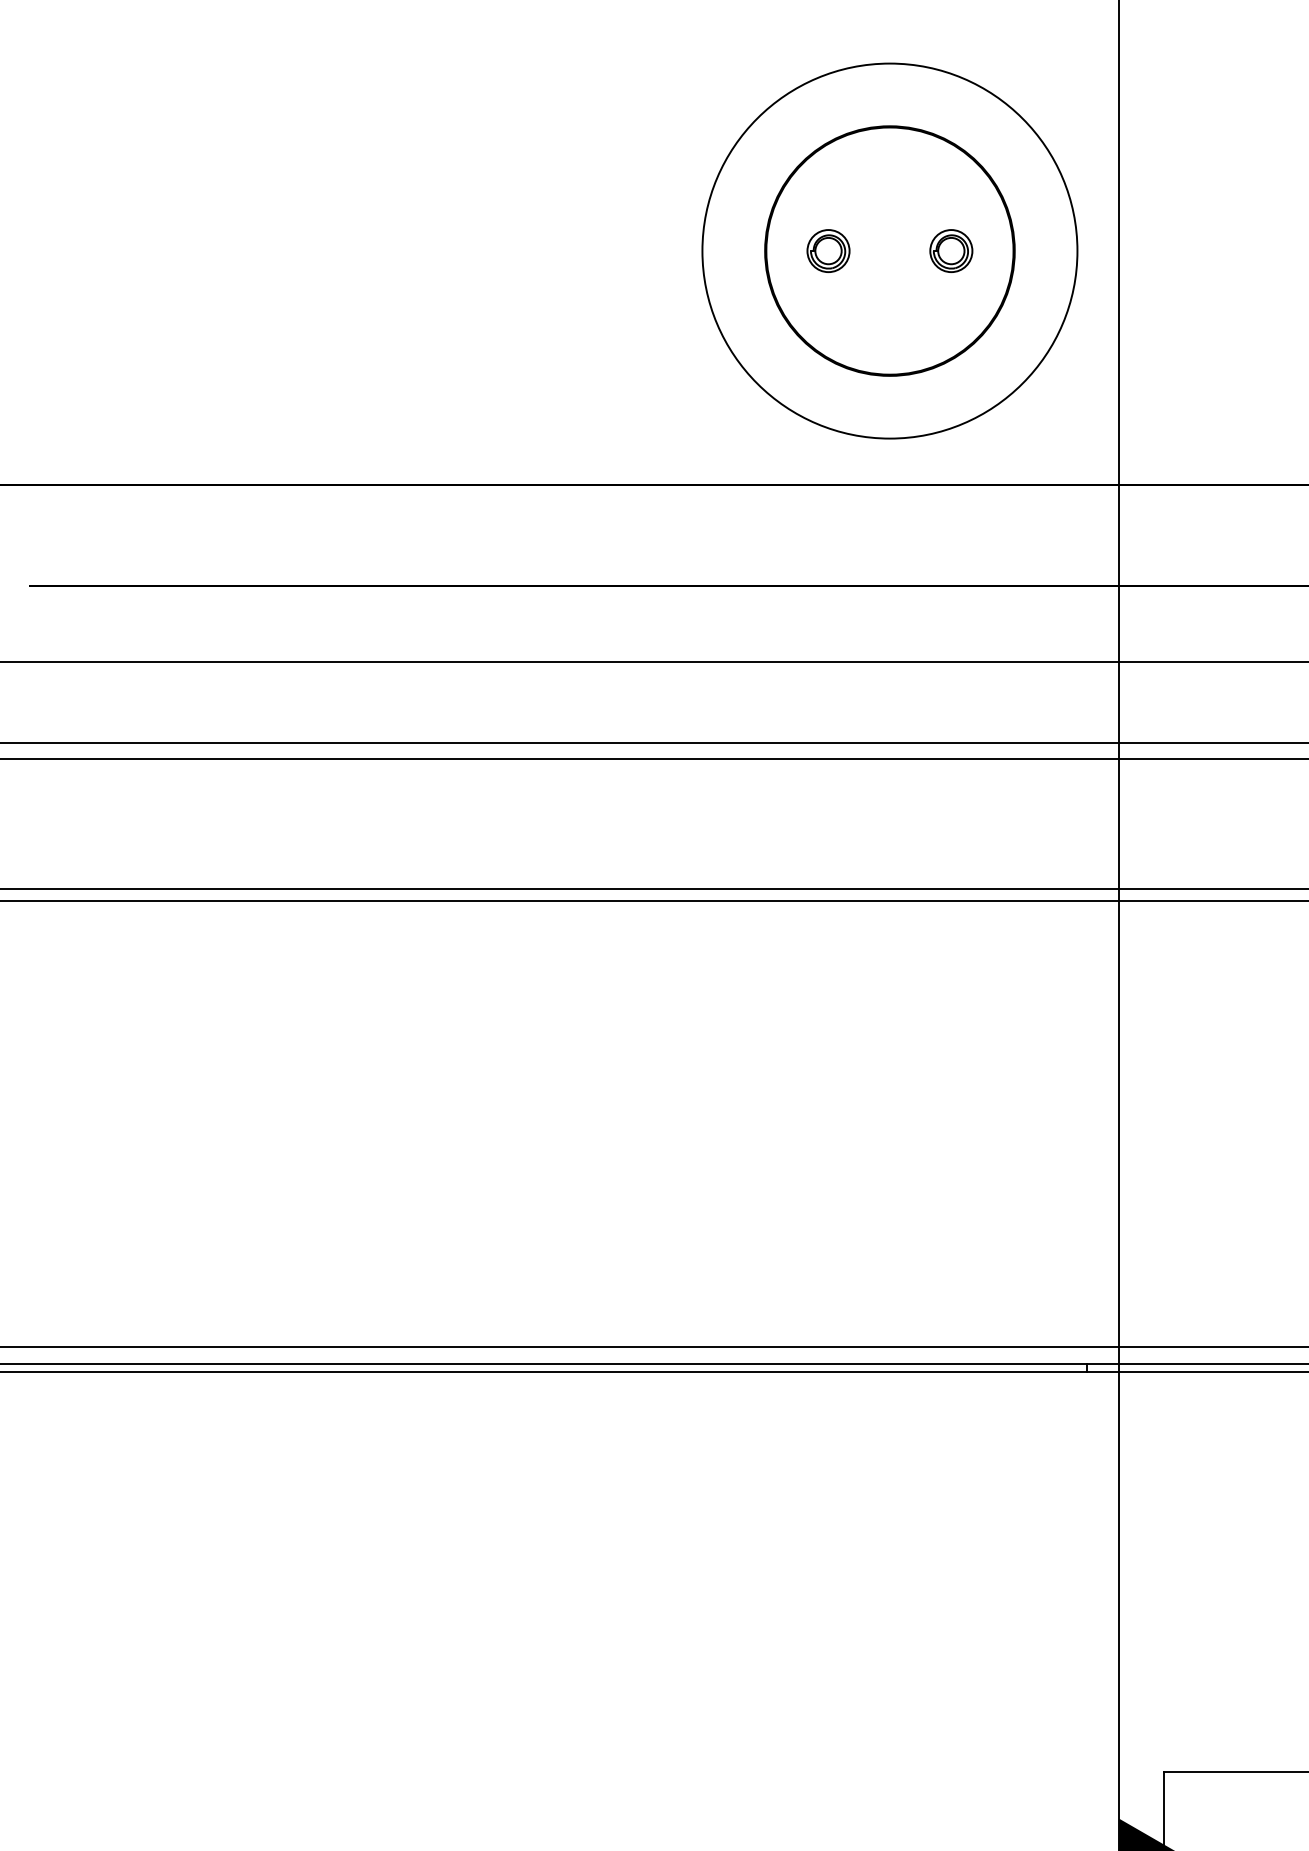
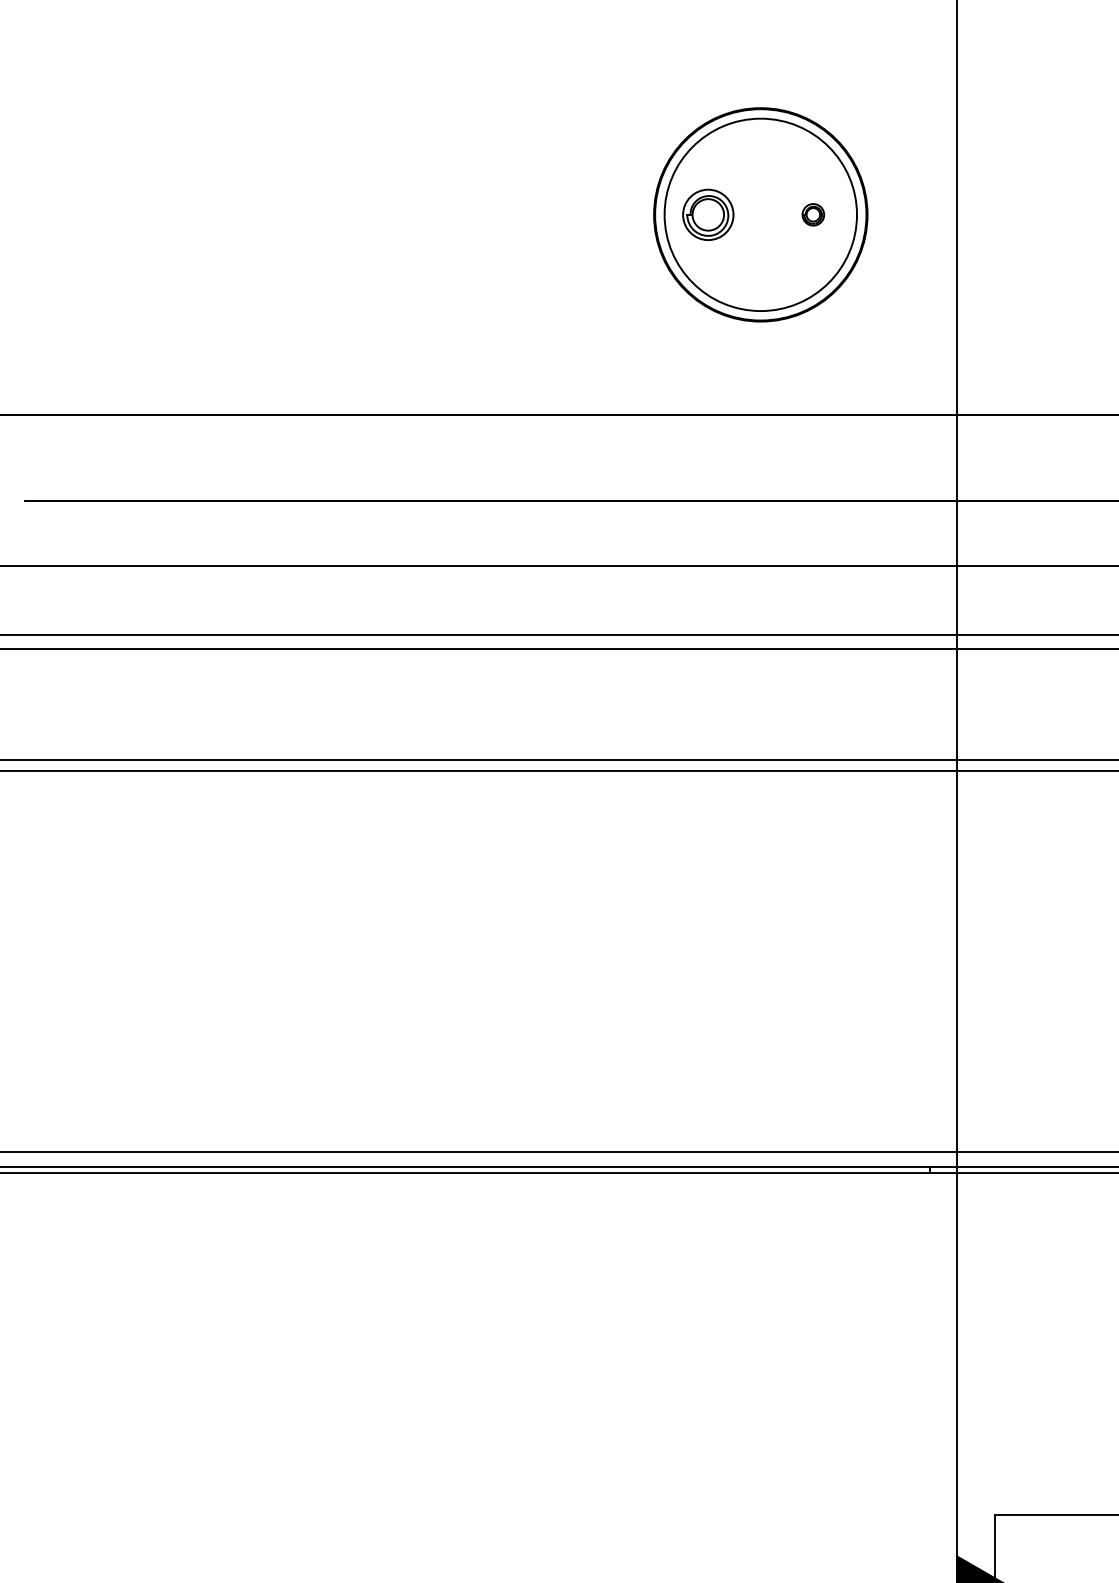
part: (828, 250) -> (708, 214), size x1.4
circle: (889, 250) -> (760, 214), size x0.6
part: (951, 250) -> (813, 214), size x0.6

